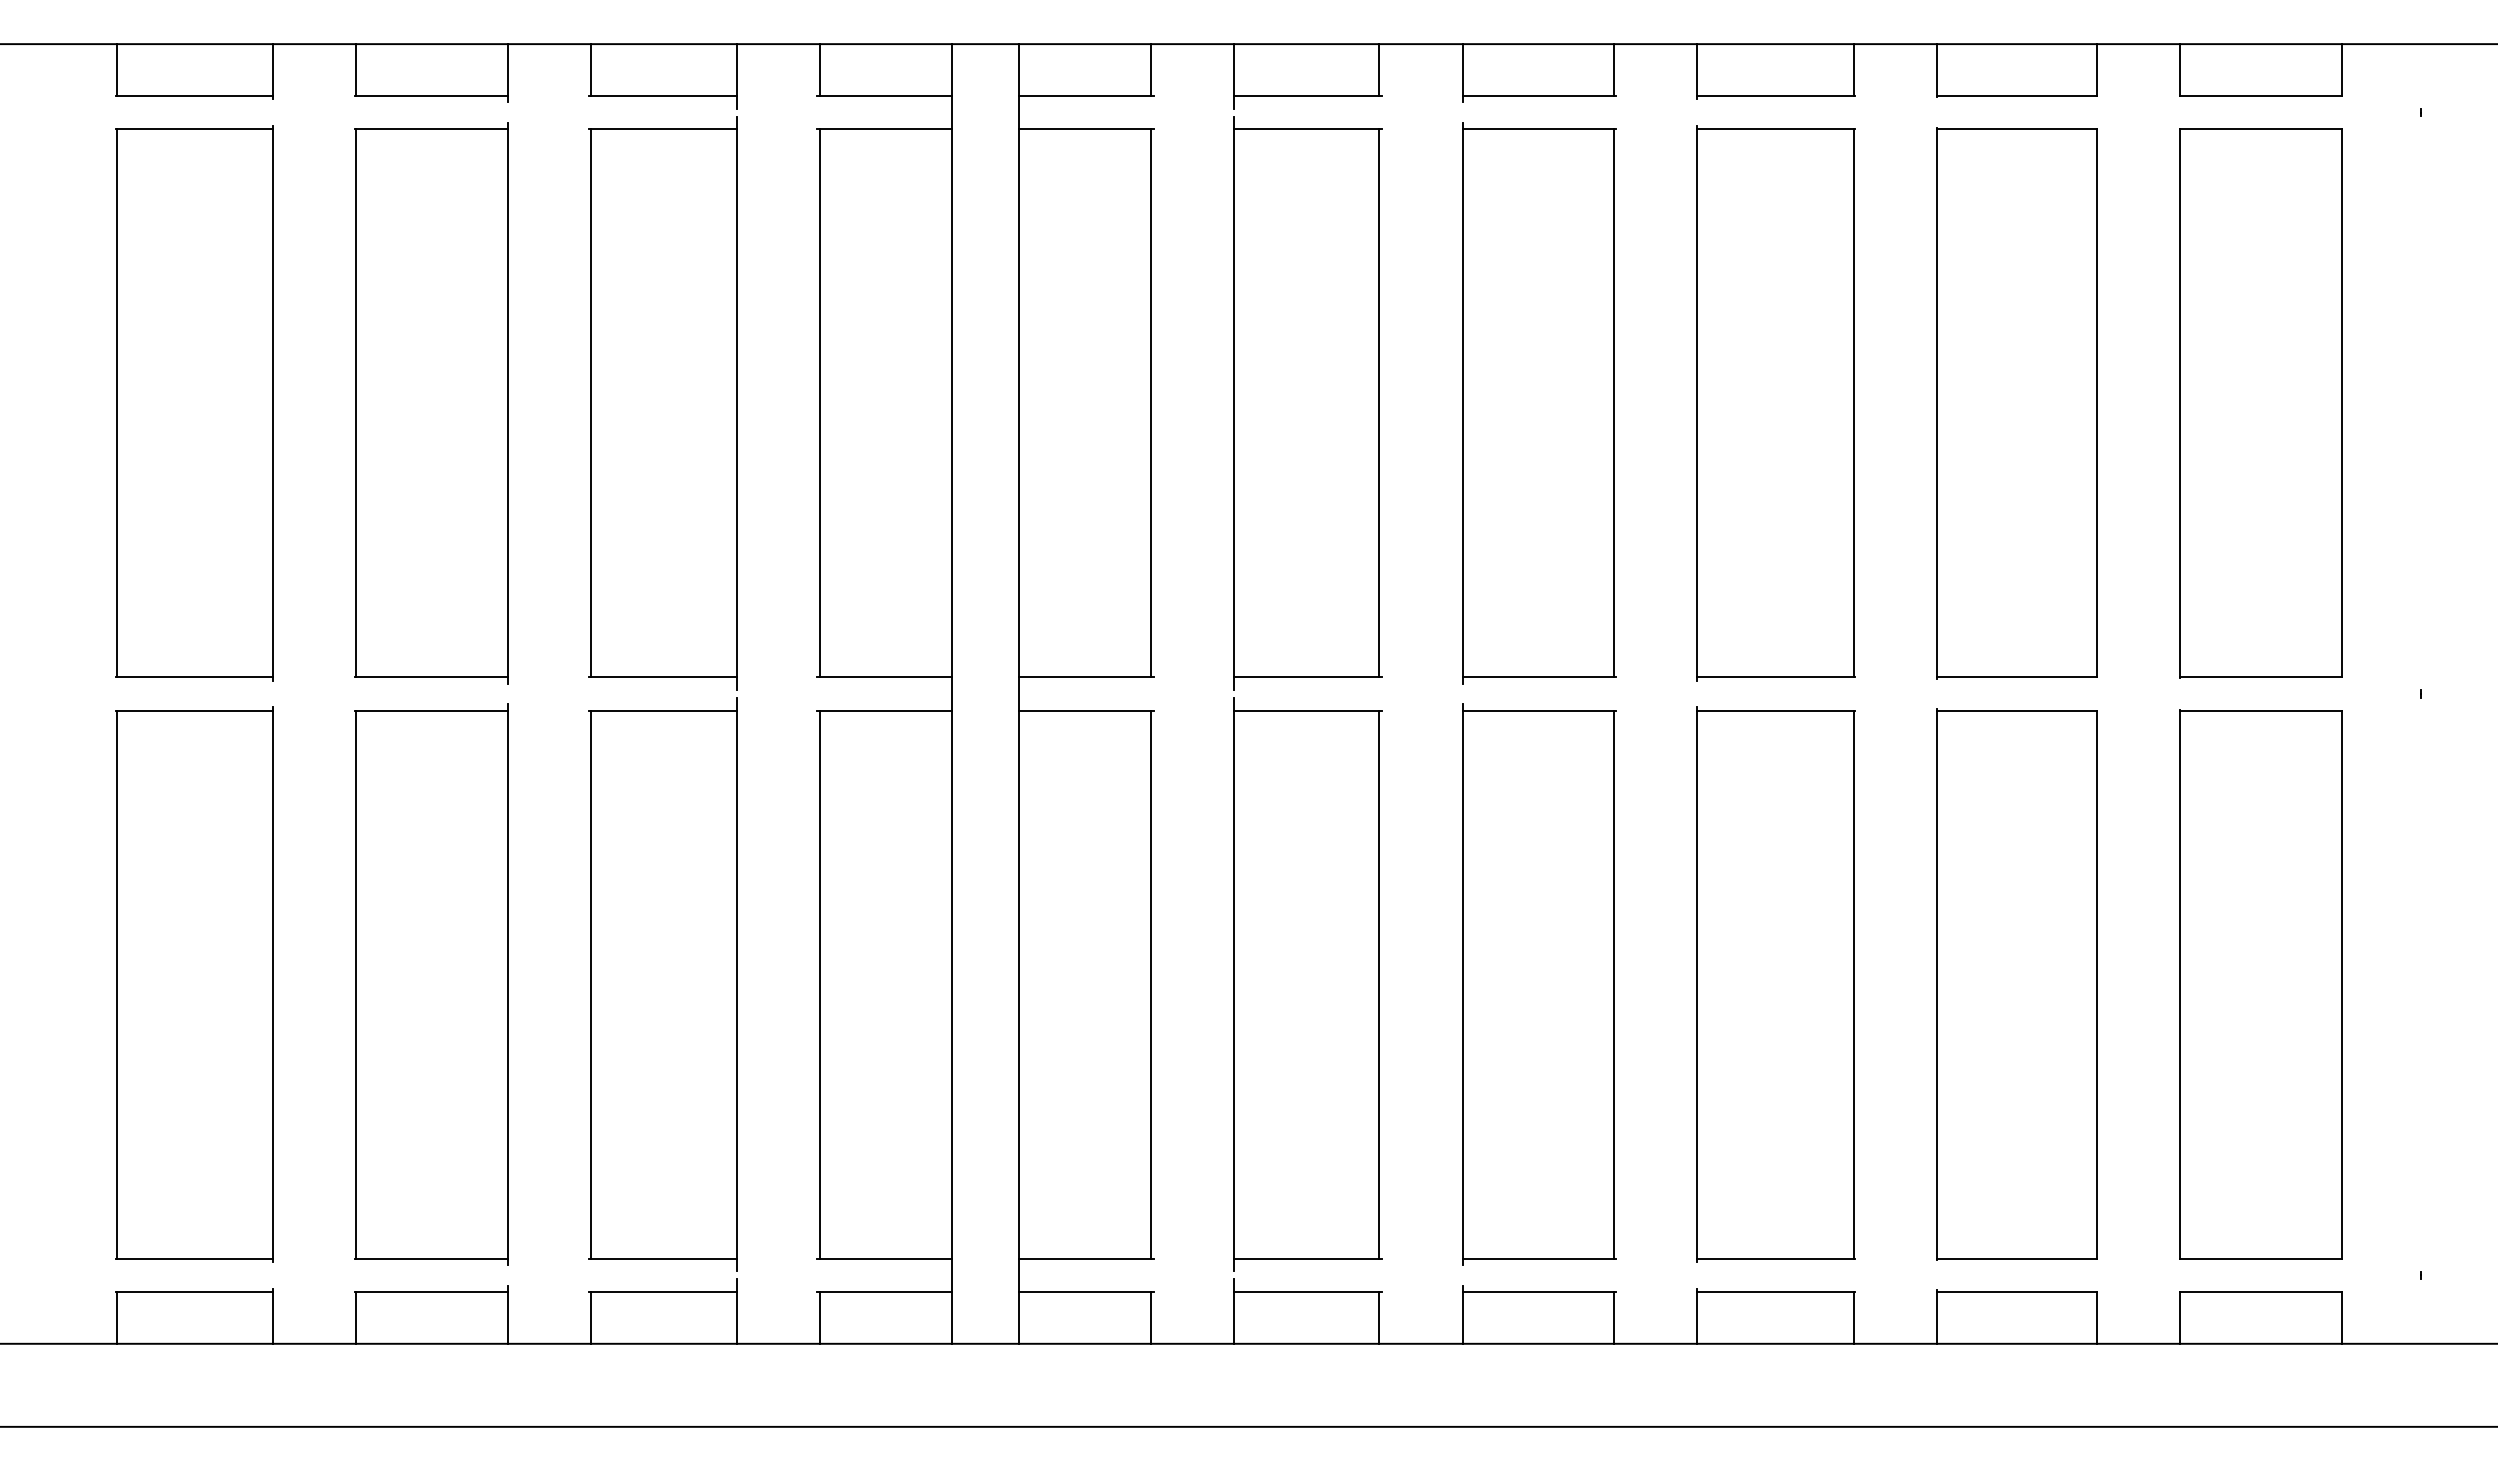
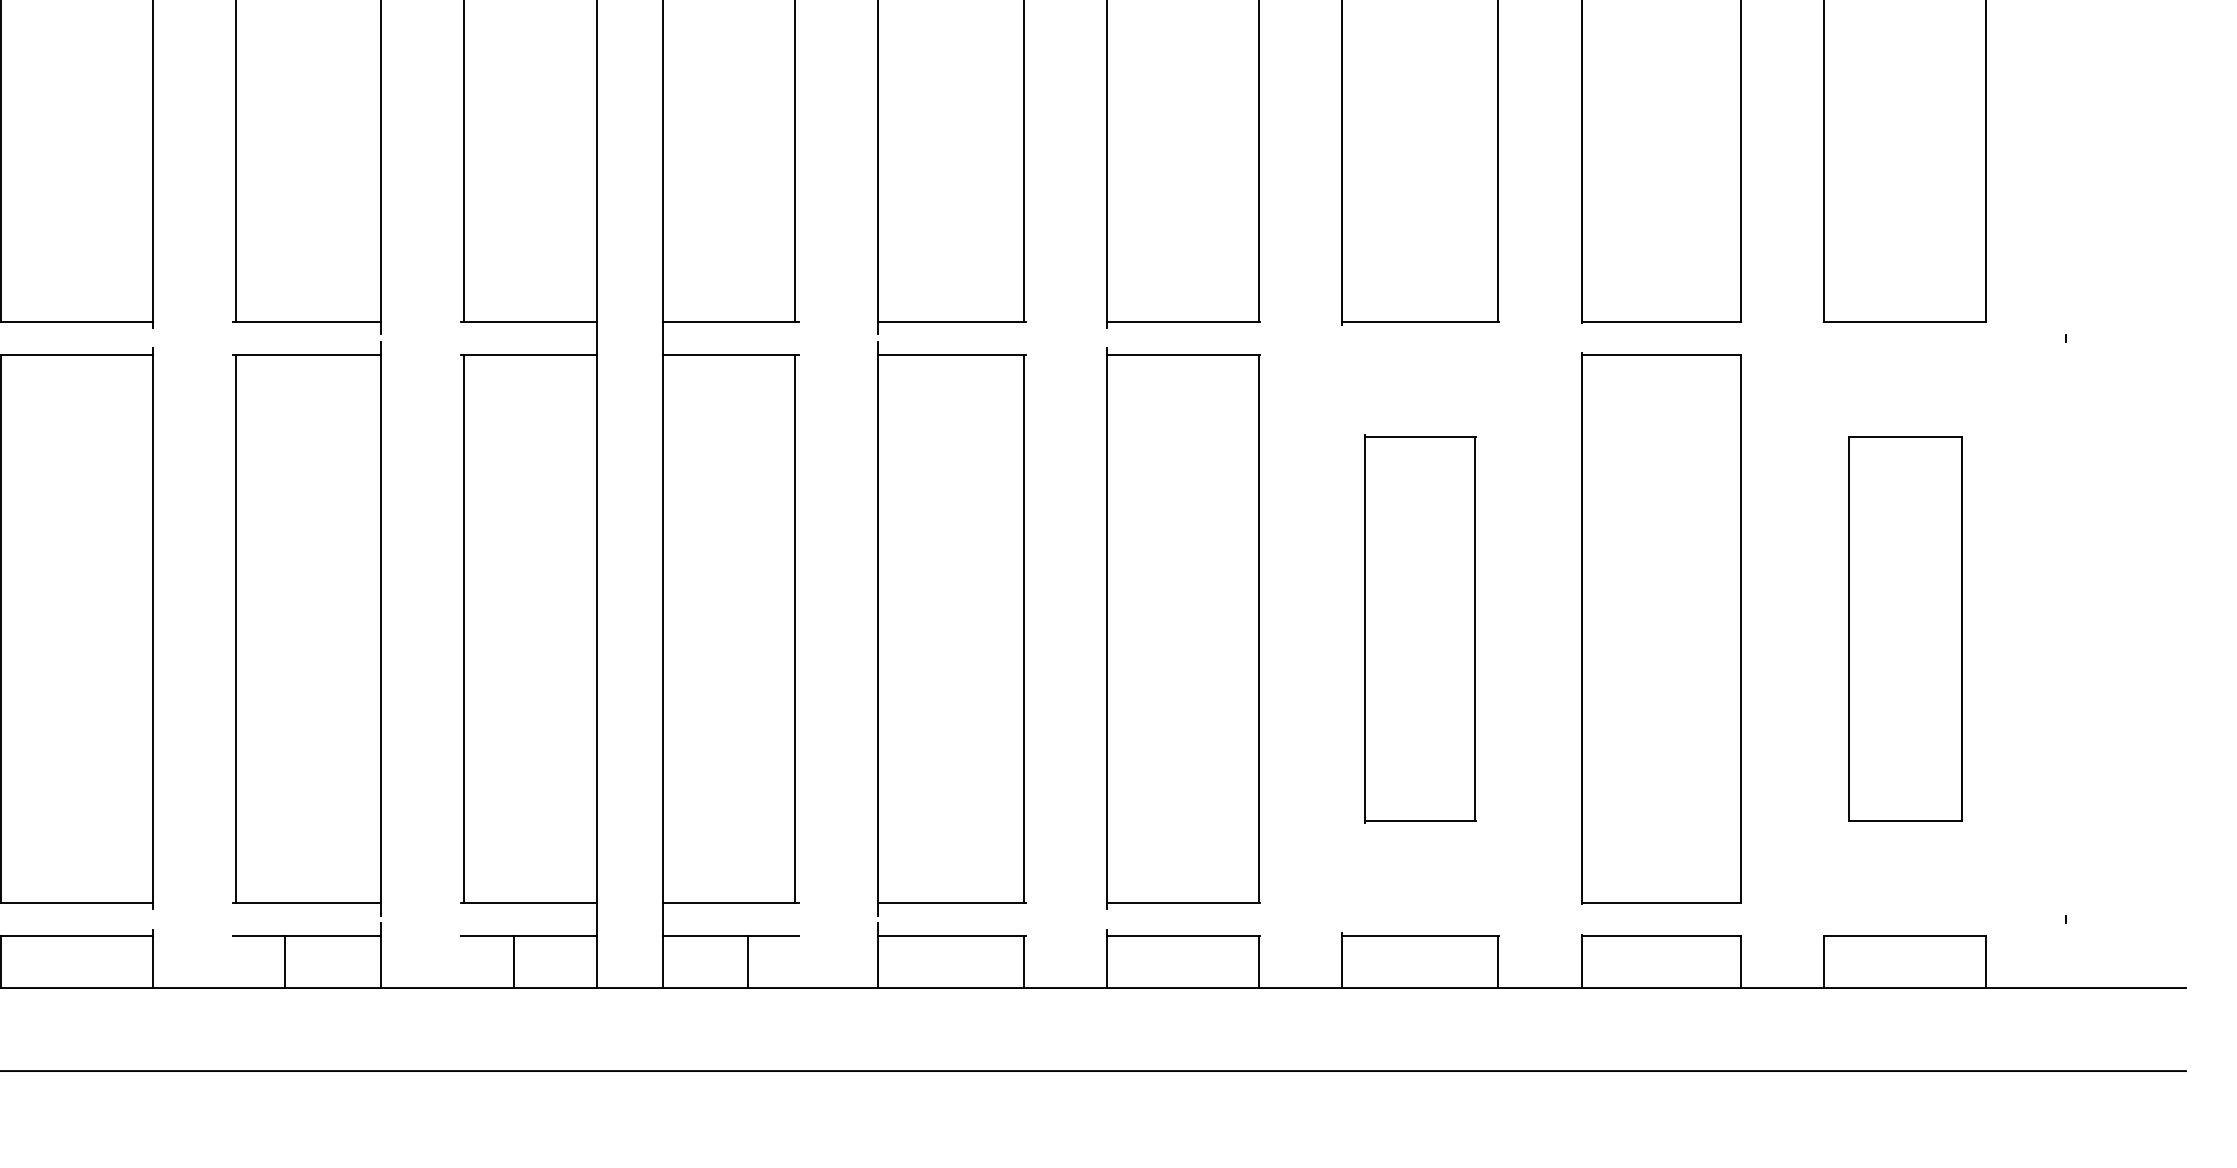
part: (1775, 984) -> (1419, 628), size x0.7
part: (2260, 984) -> (1904, 628), size x0.7
line: (591, 1317) -> (284, 961), moved
line: (820, 1317) -> (514, 961), moved
line: (1150, 1317) -> (747, 961), moved

